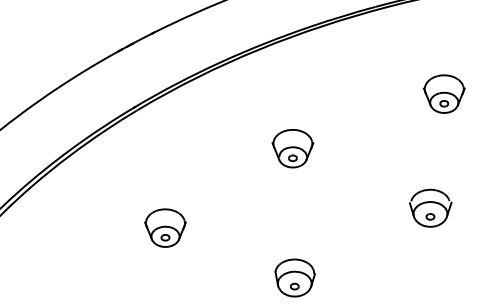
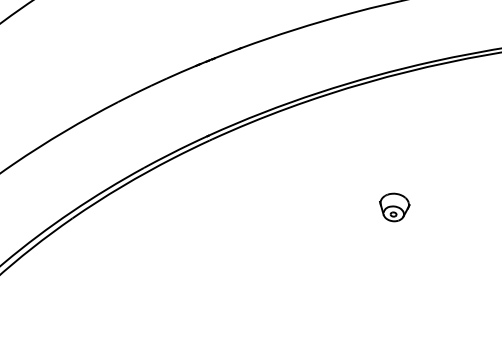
part: (292, 148) -> (393, 207), size x0.6
part: (165, 227) -> (229, 285), removed

